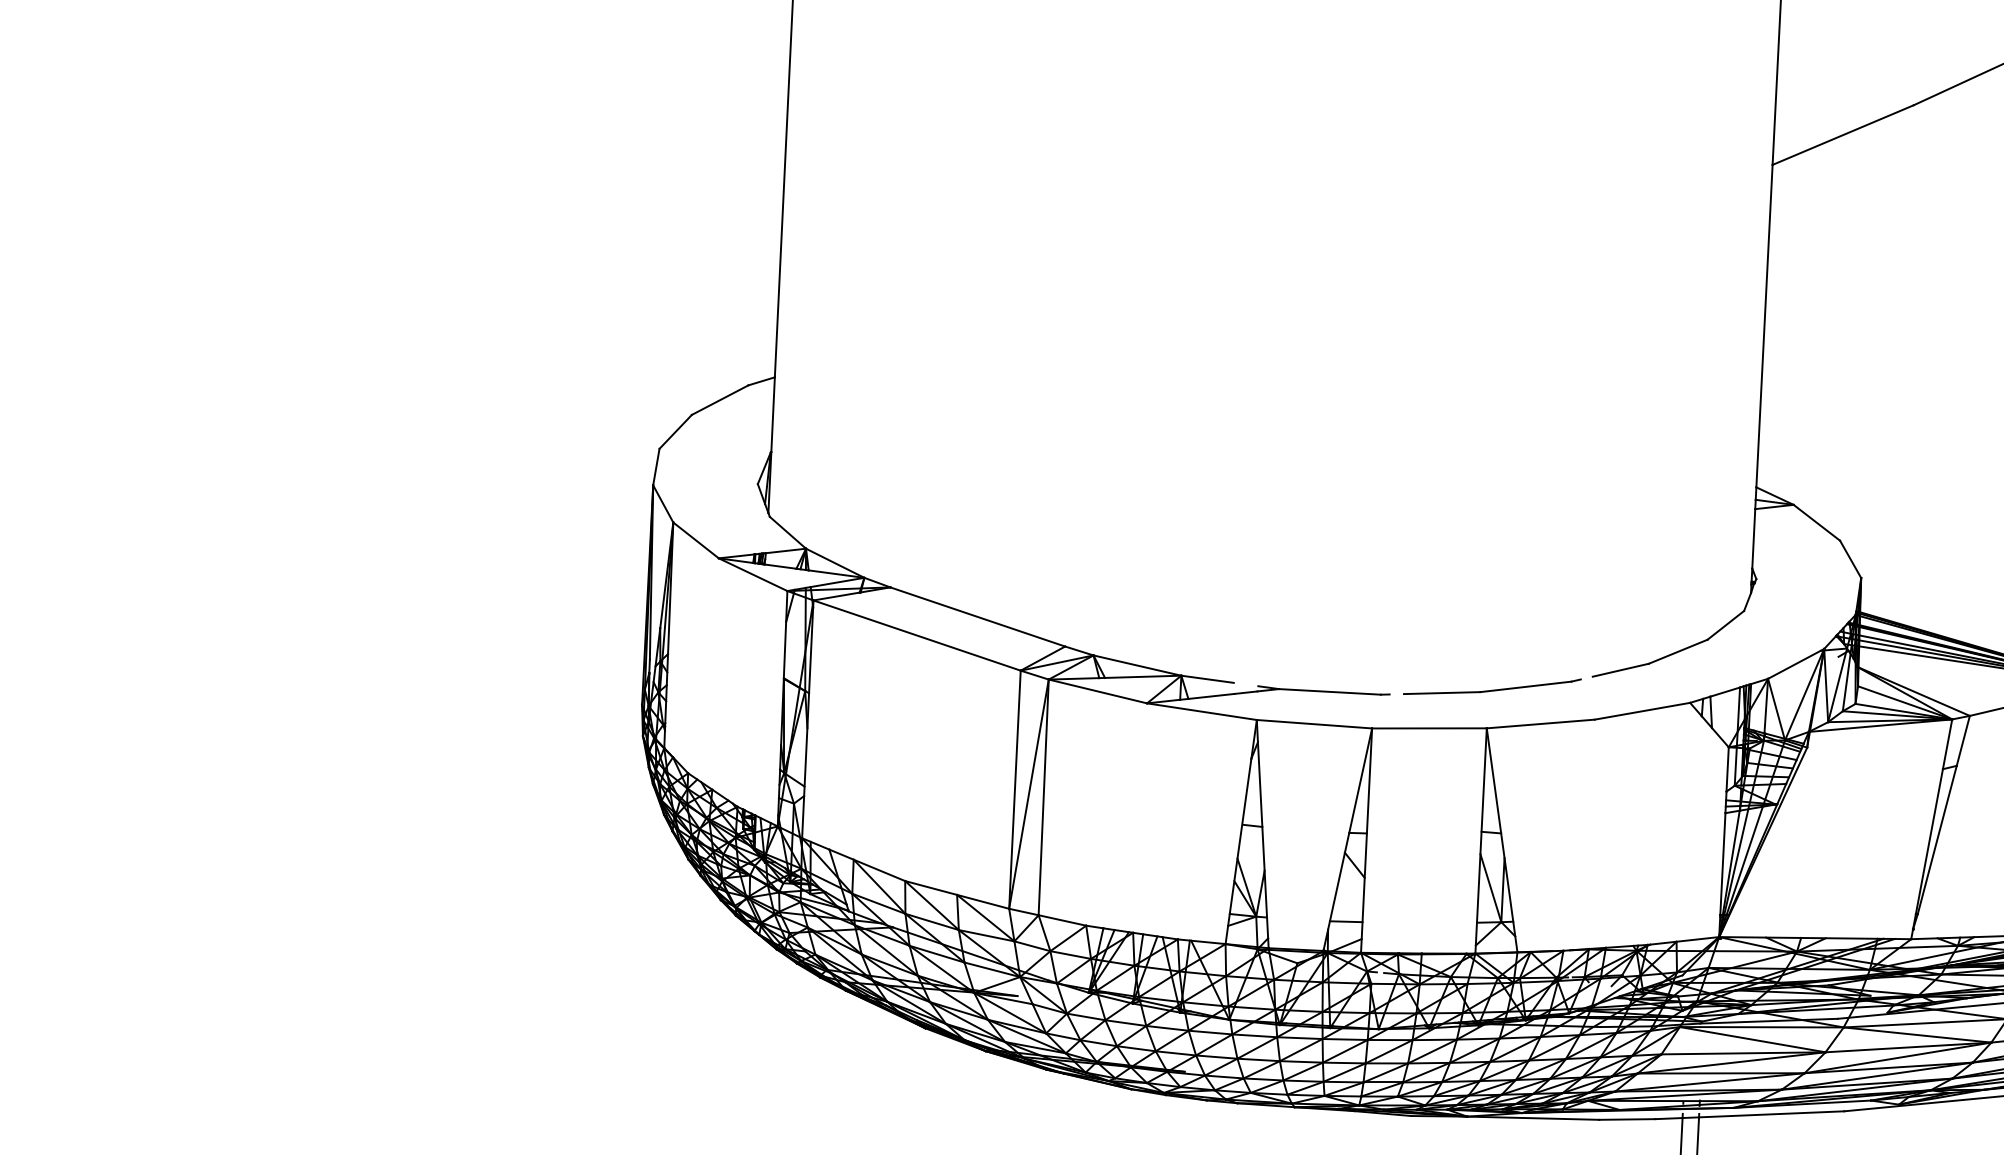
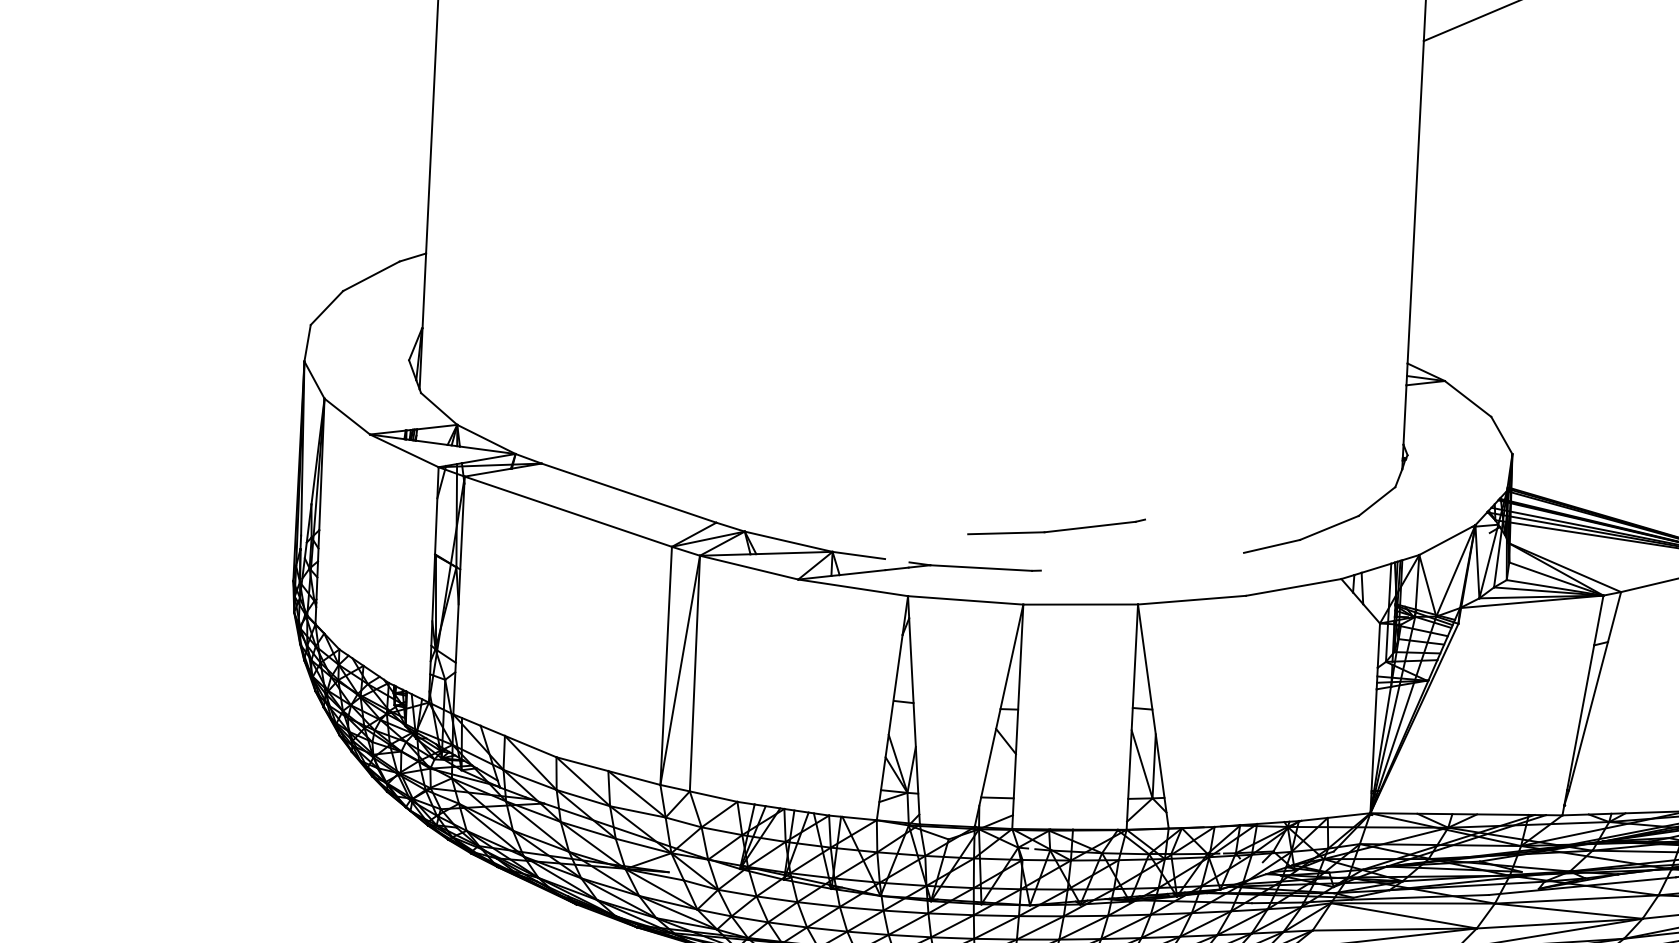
part: (1492, 686) -> (1056, 526), moved

